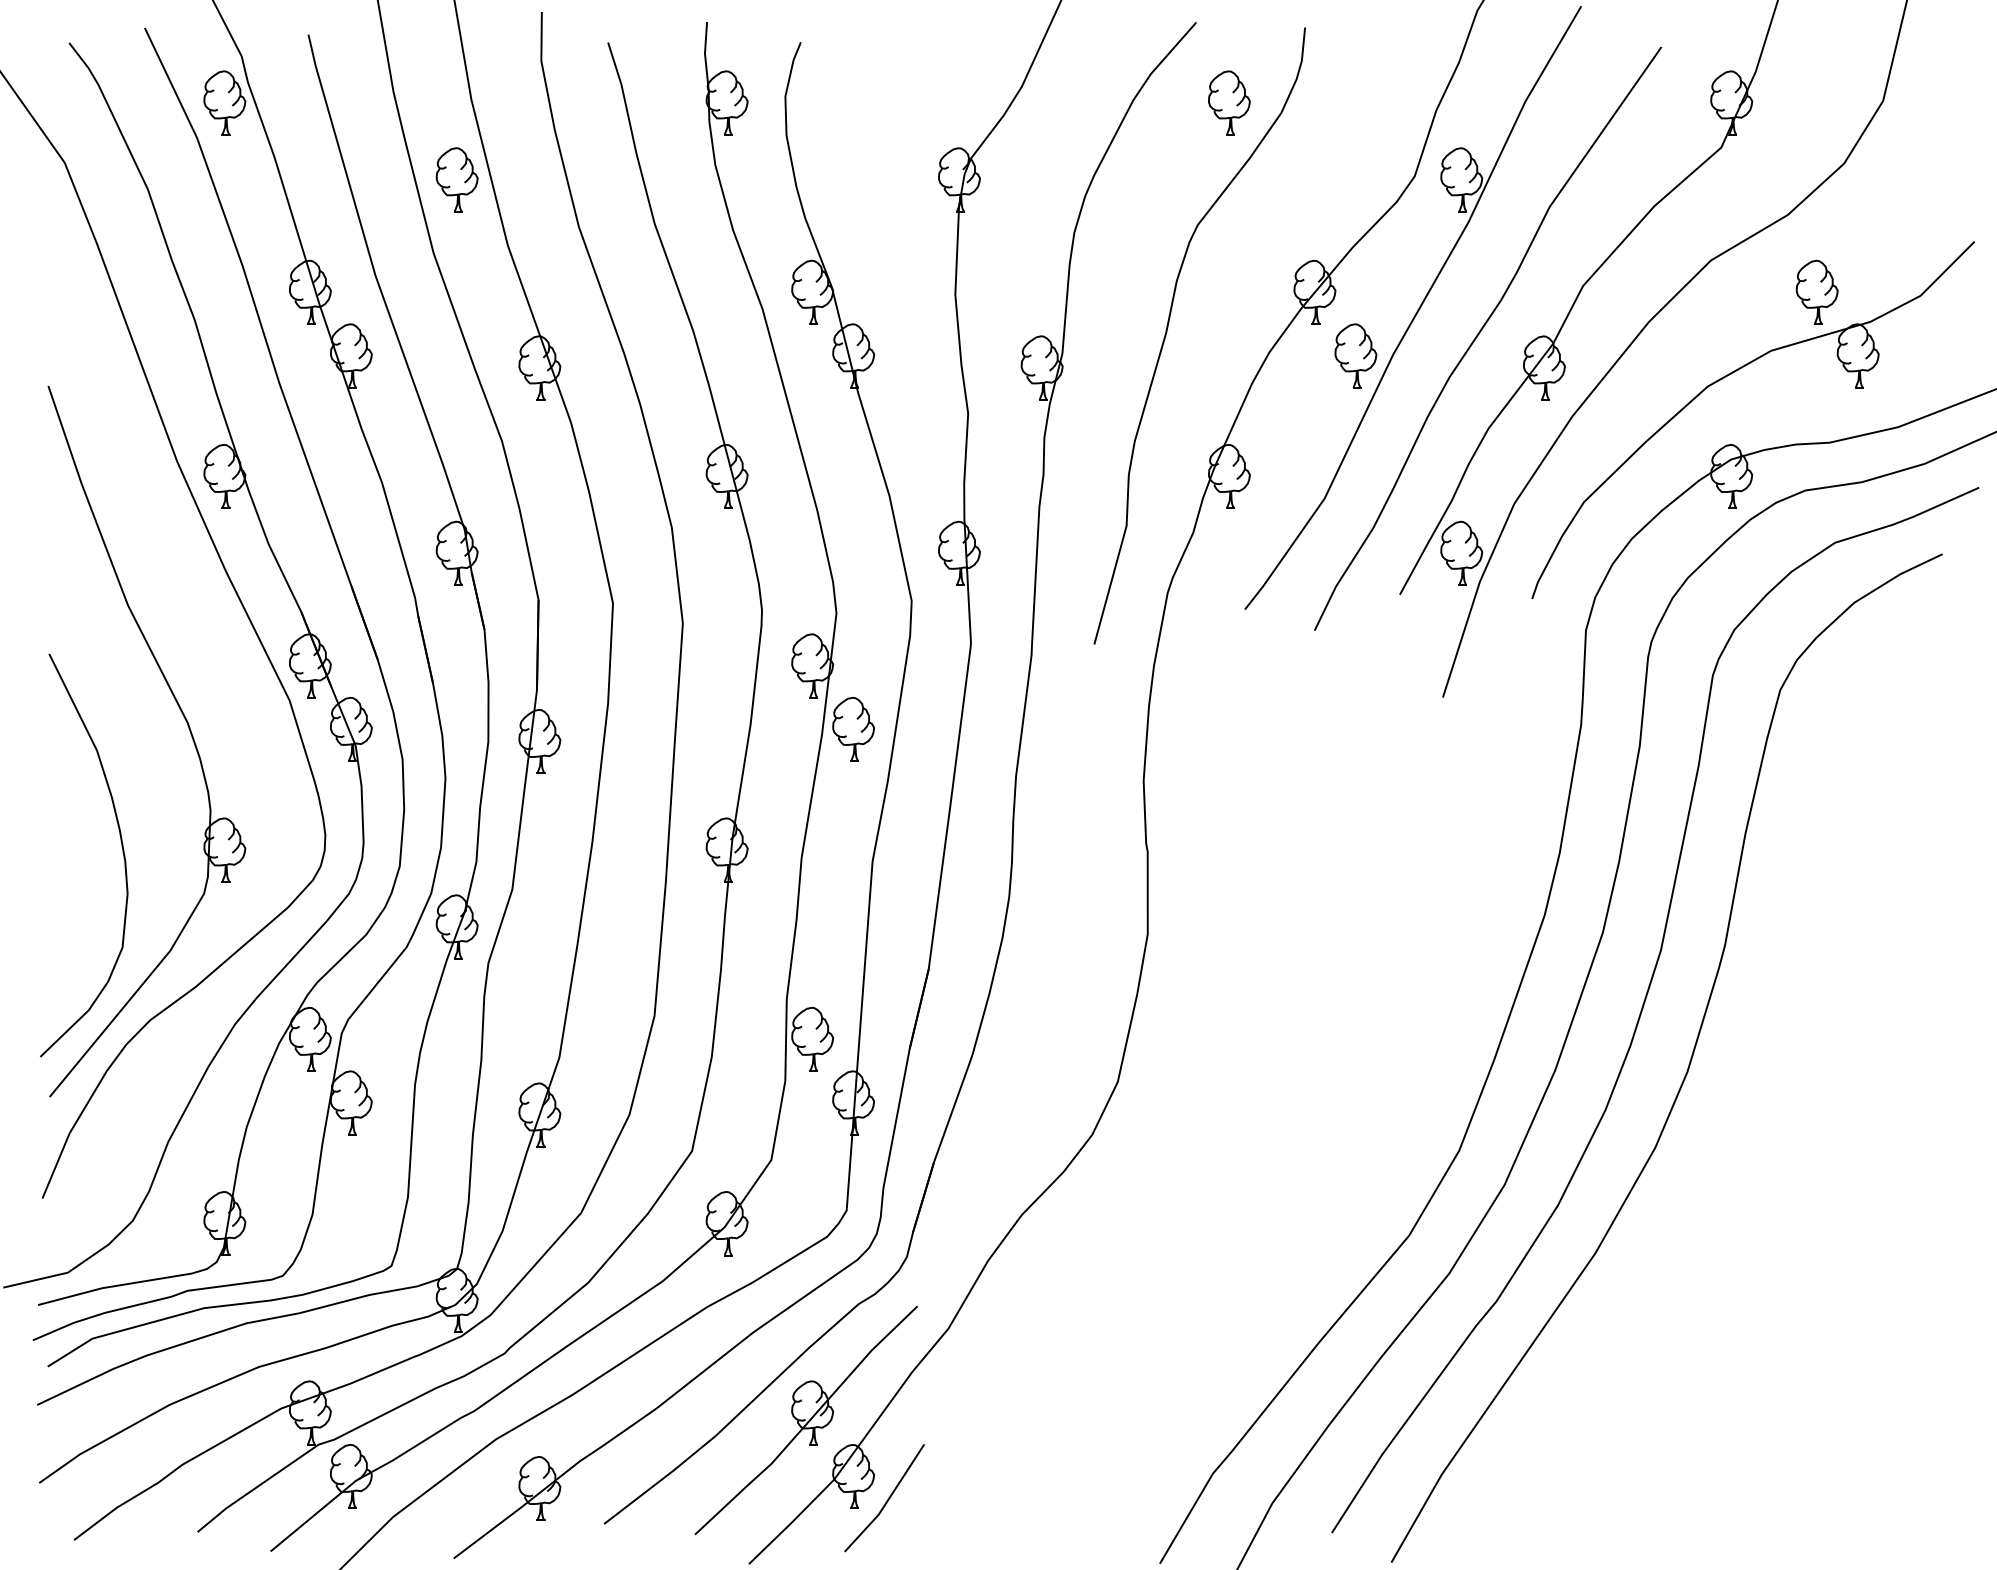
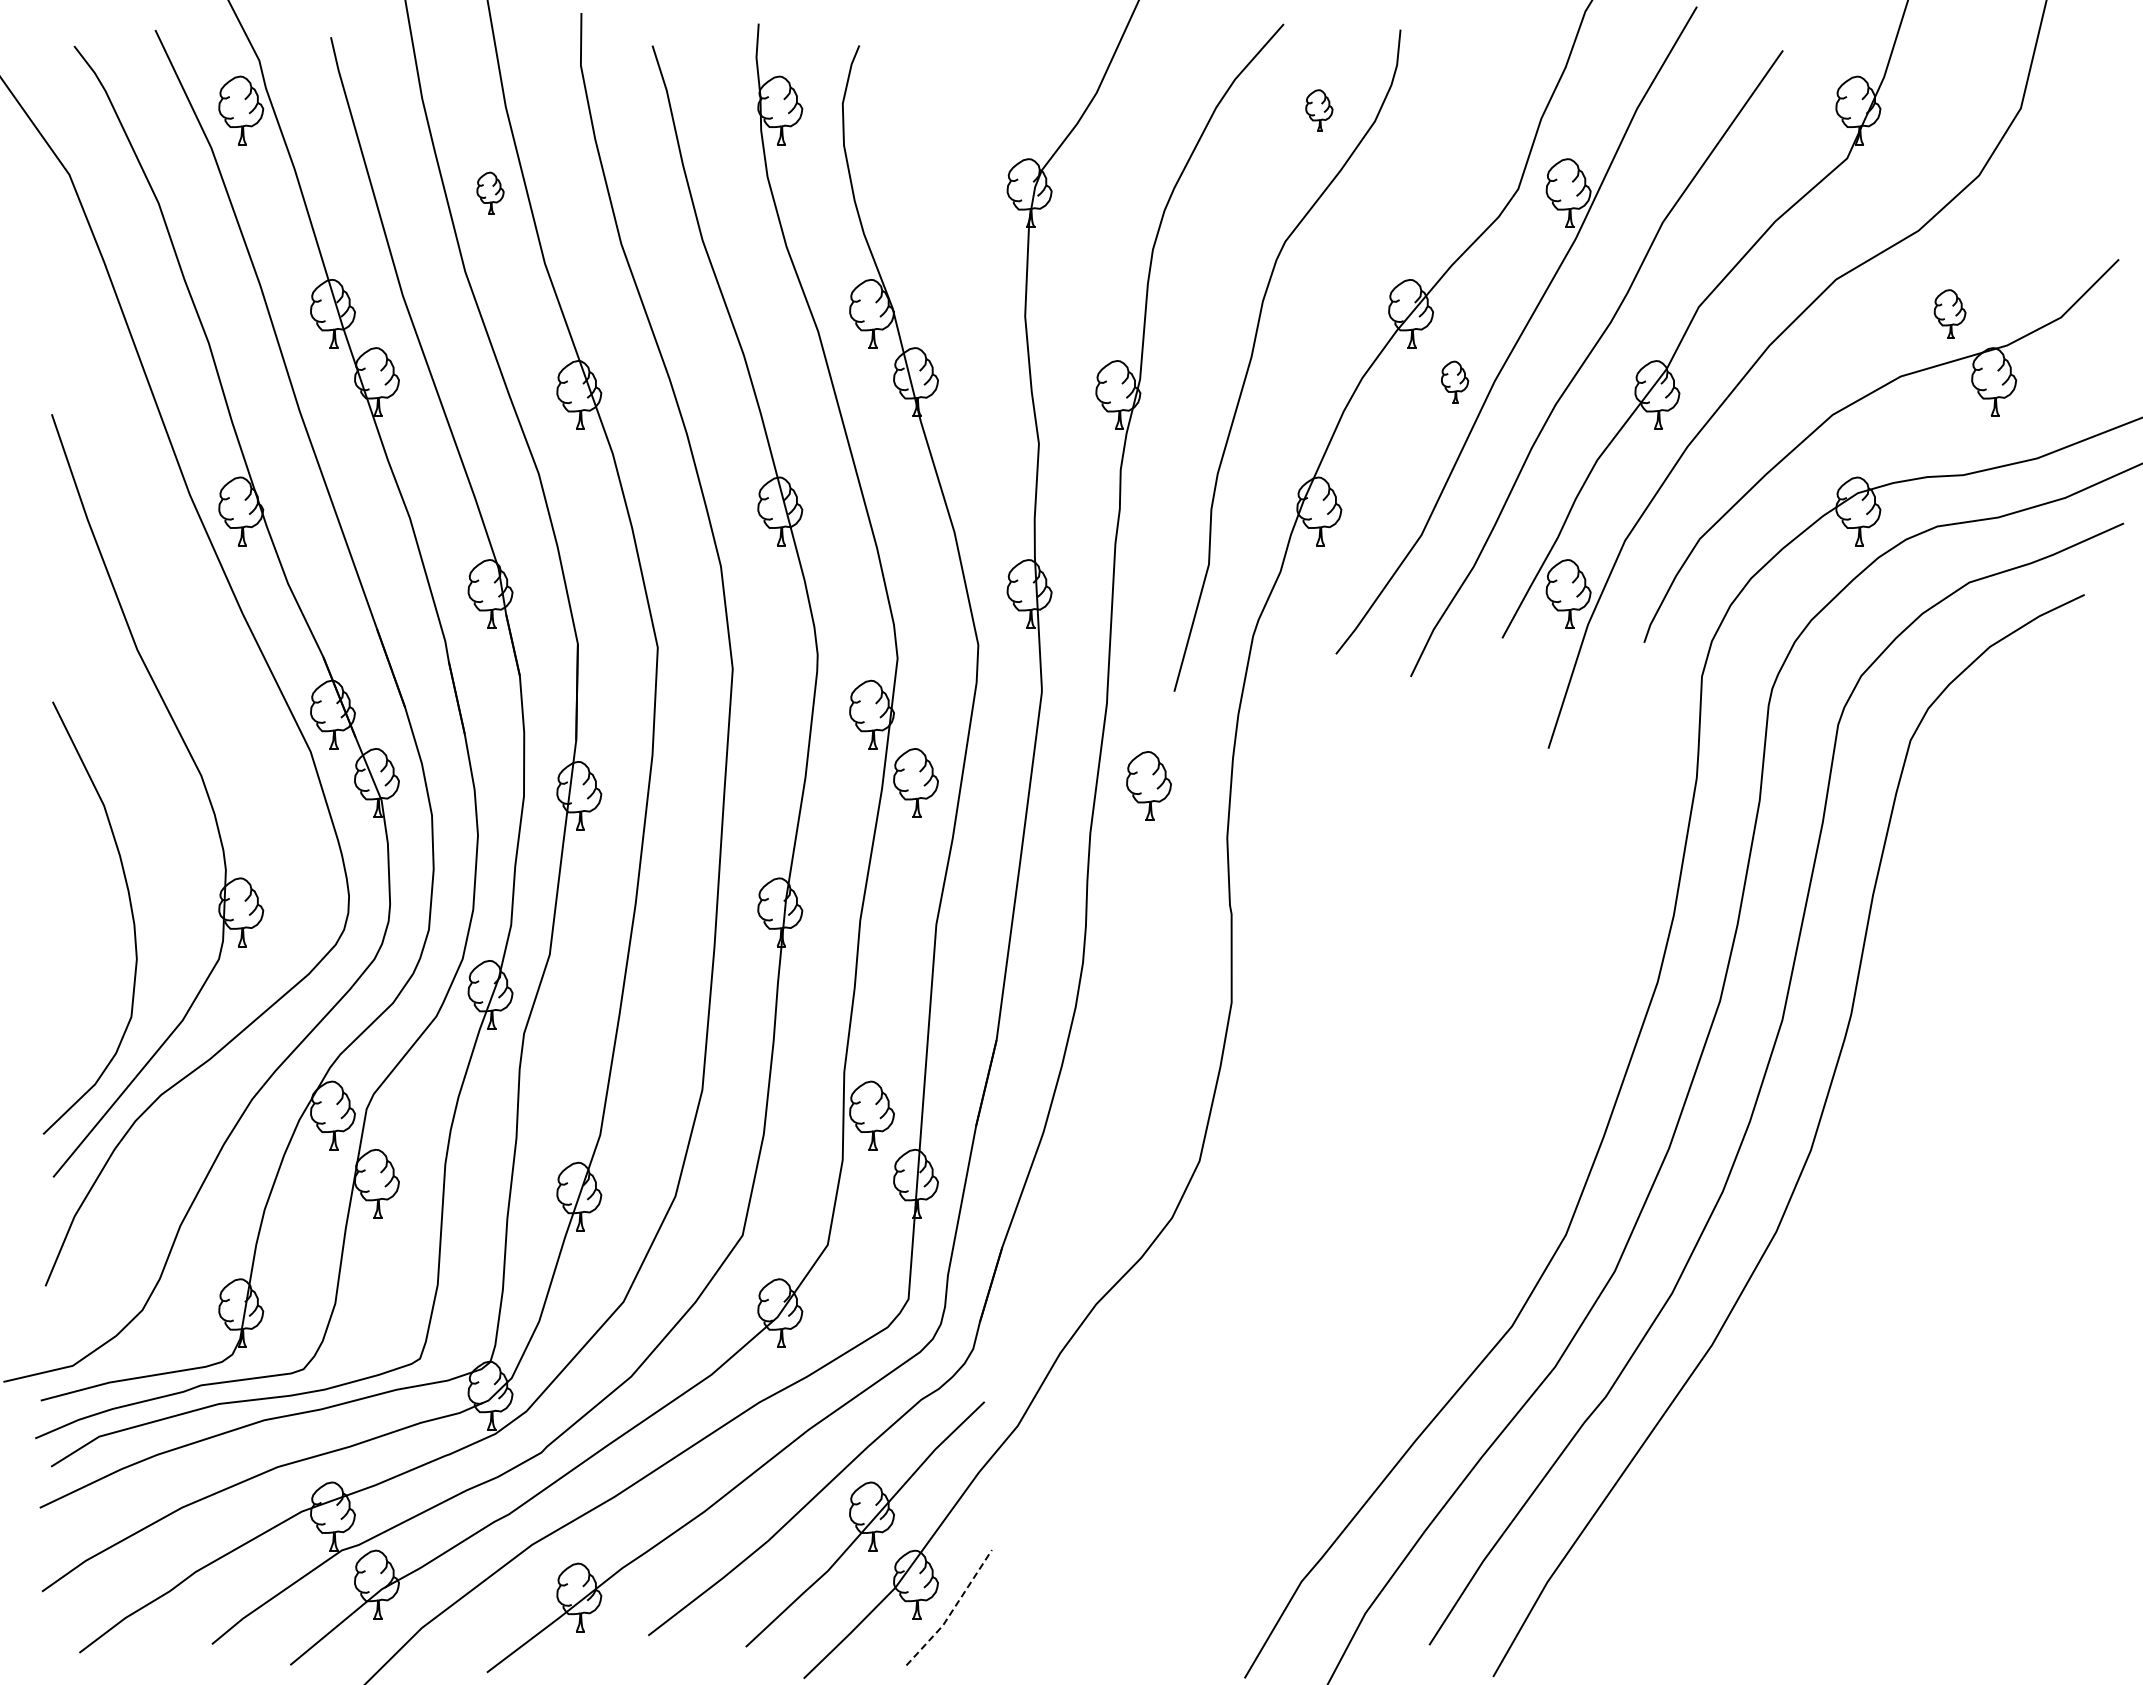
part: (1229, 102) -> (1319, 110), size x0.6
part: (457, 179) -> (490, 192), size x0.6
part: (1816, 292) -> (1949, 313), size x0.7
part: (1355, 355) -> (1454, 381), size x0.6
part: (1070, 731) -> (1148, 785), added
line: (887, 1500) -> (952, 1610), solid -> dashed

